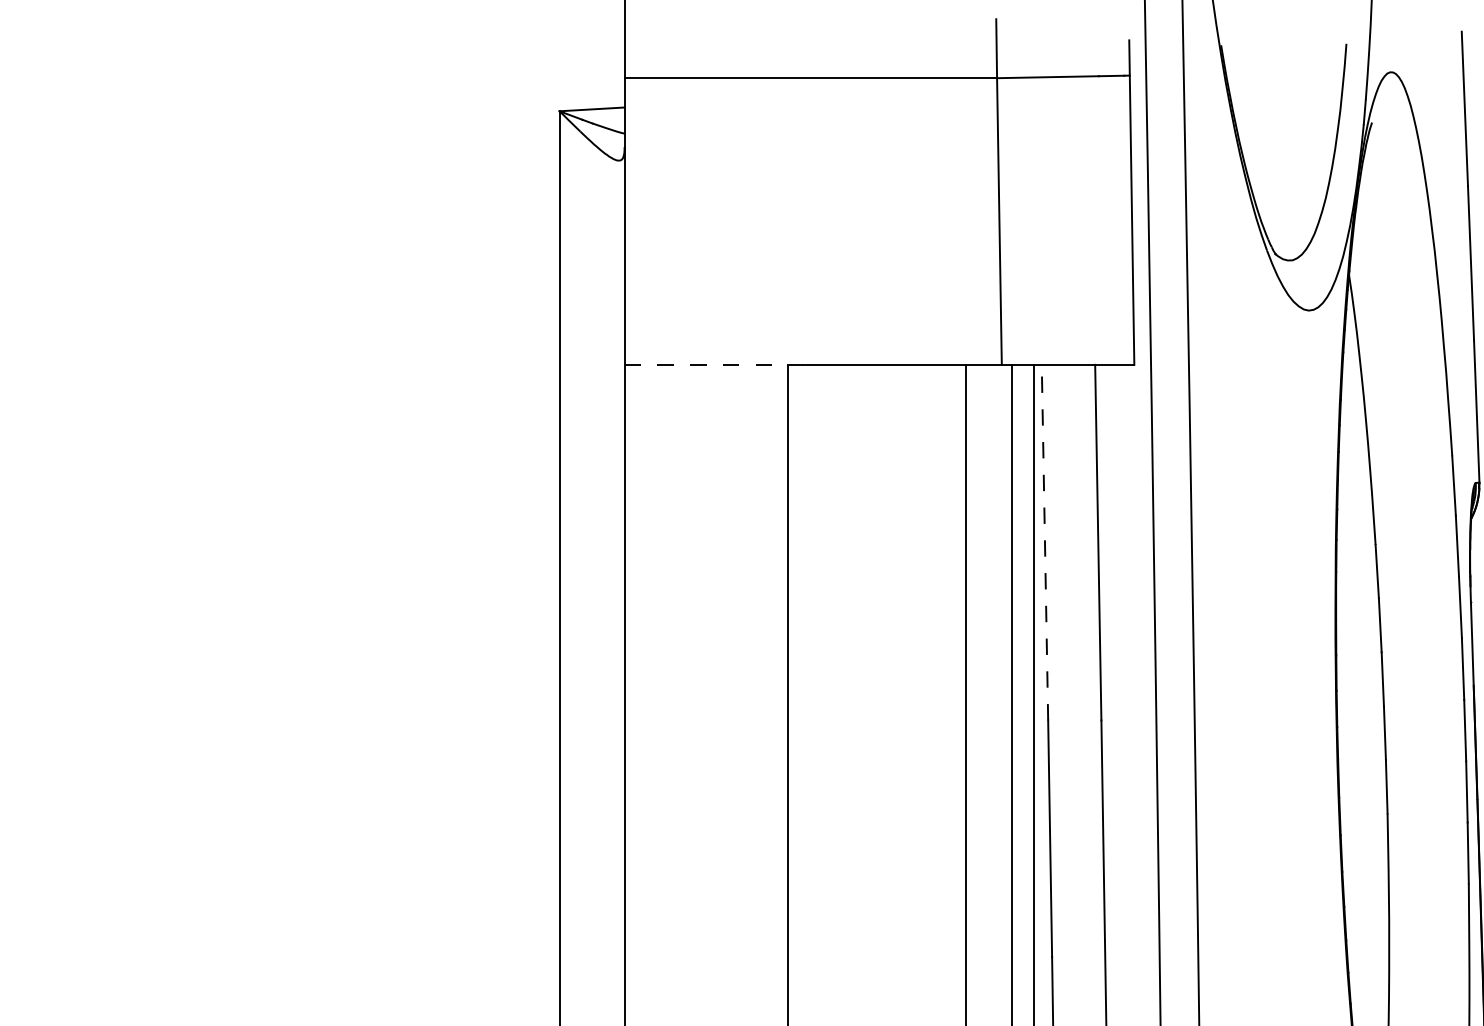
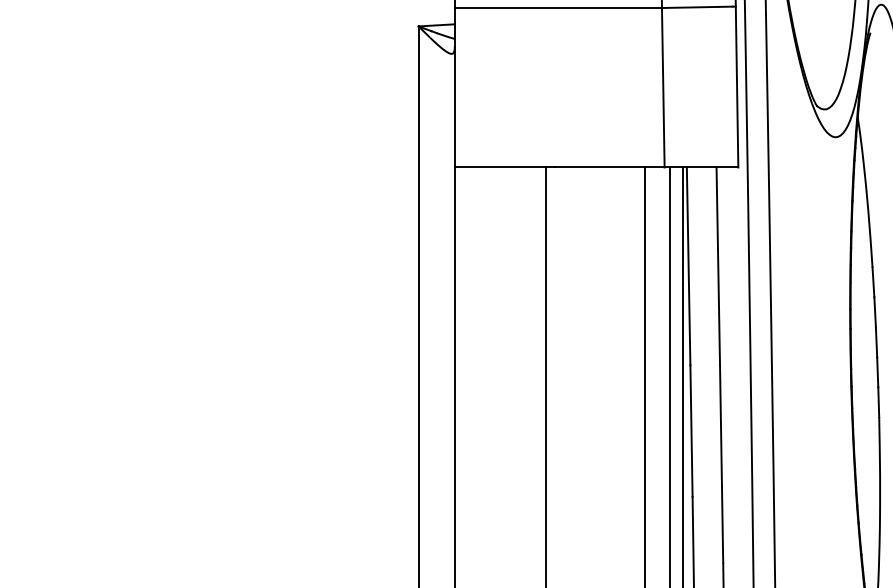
line: (715, 364) -> (505, 167), dashed -> solid
line: (1044, 542) -> (688, 266), dashed -> solid

